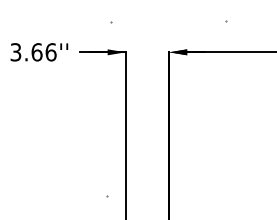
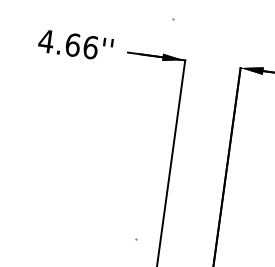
text: (15, 52) -> (45, 41), 3.66'' -> 4.66''

